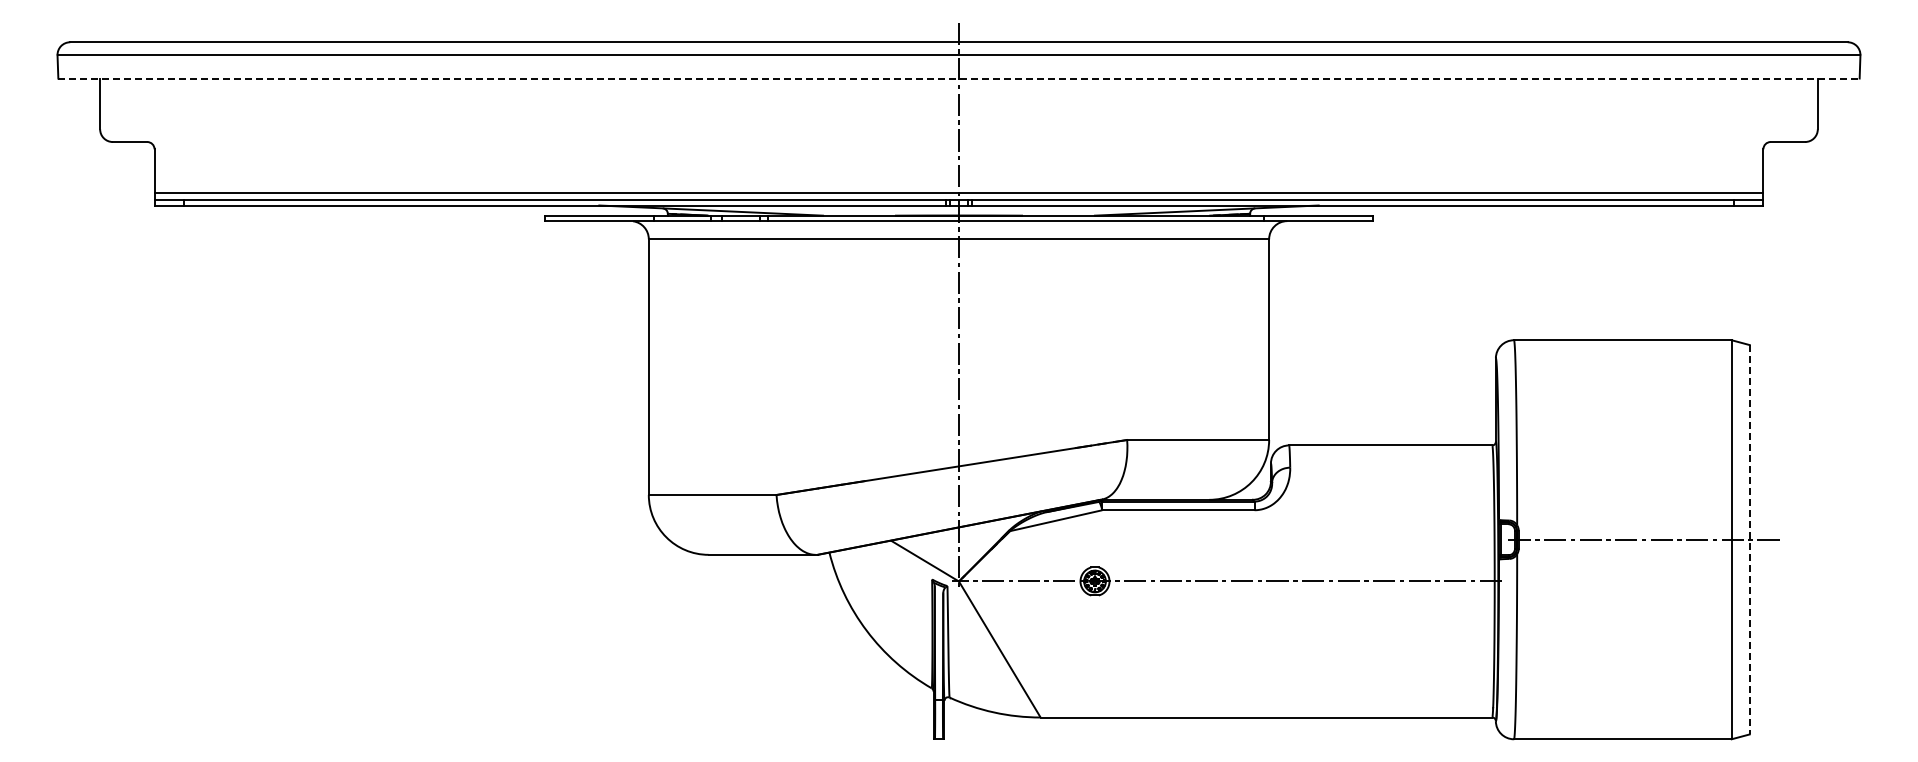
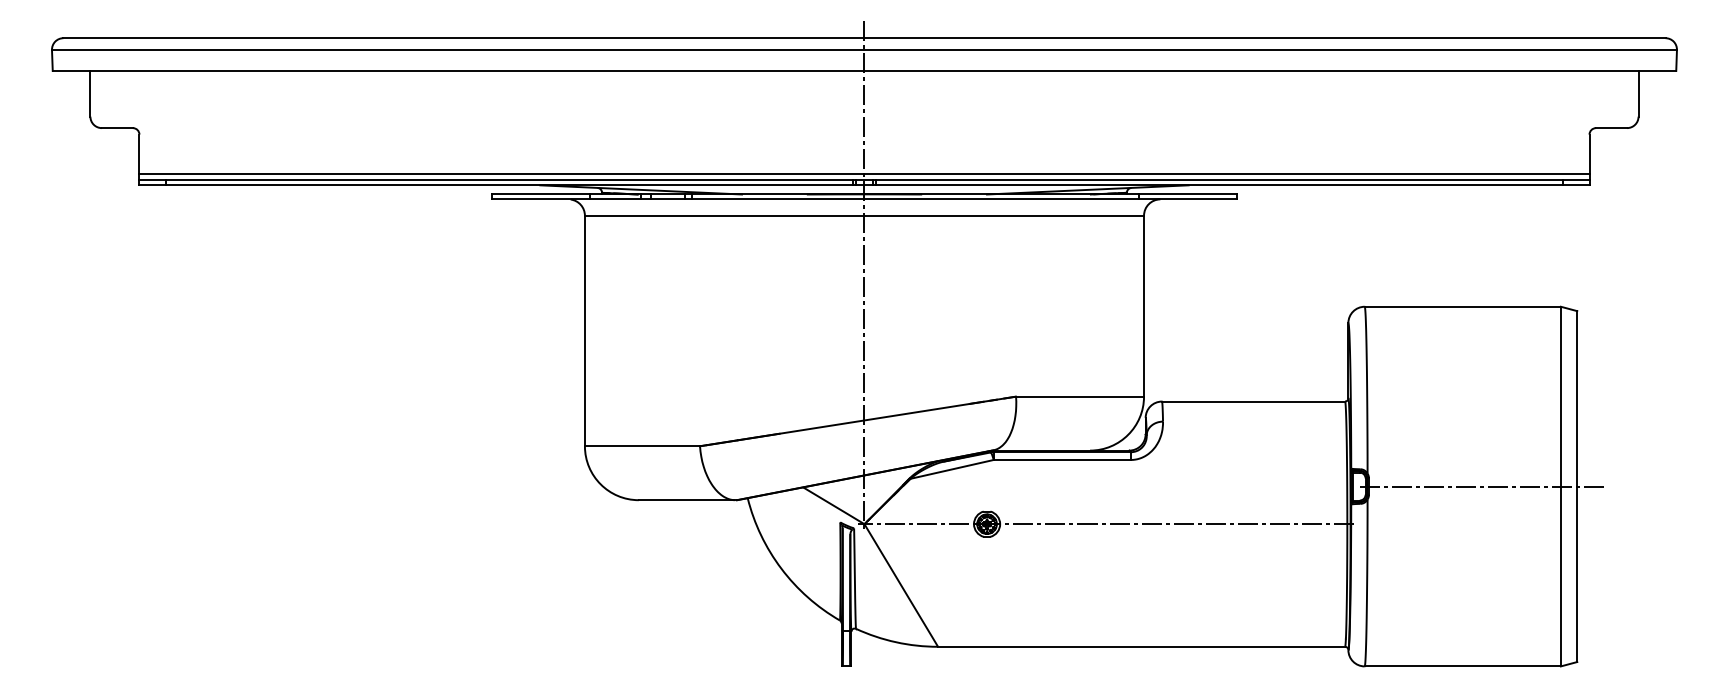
line: (959, 78) -> (864, 70), dashed -> solid
line: (1749, 539) -> (1576, 486), dashed -> solid

